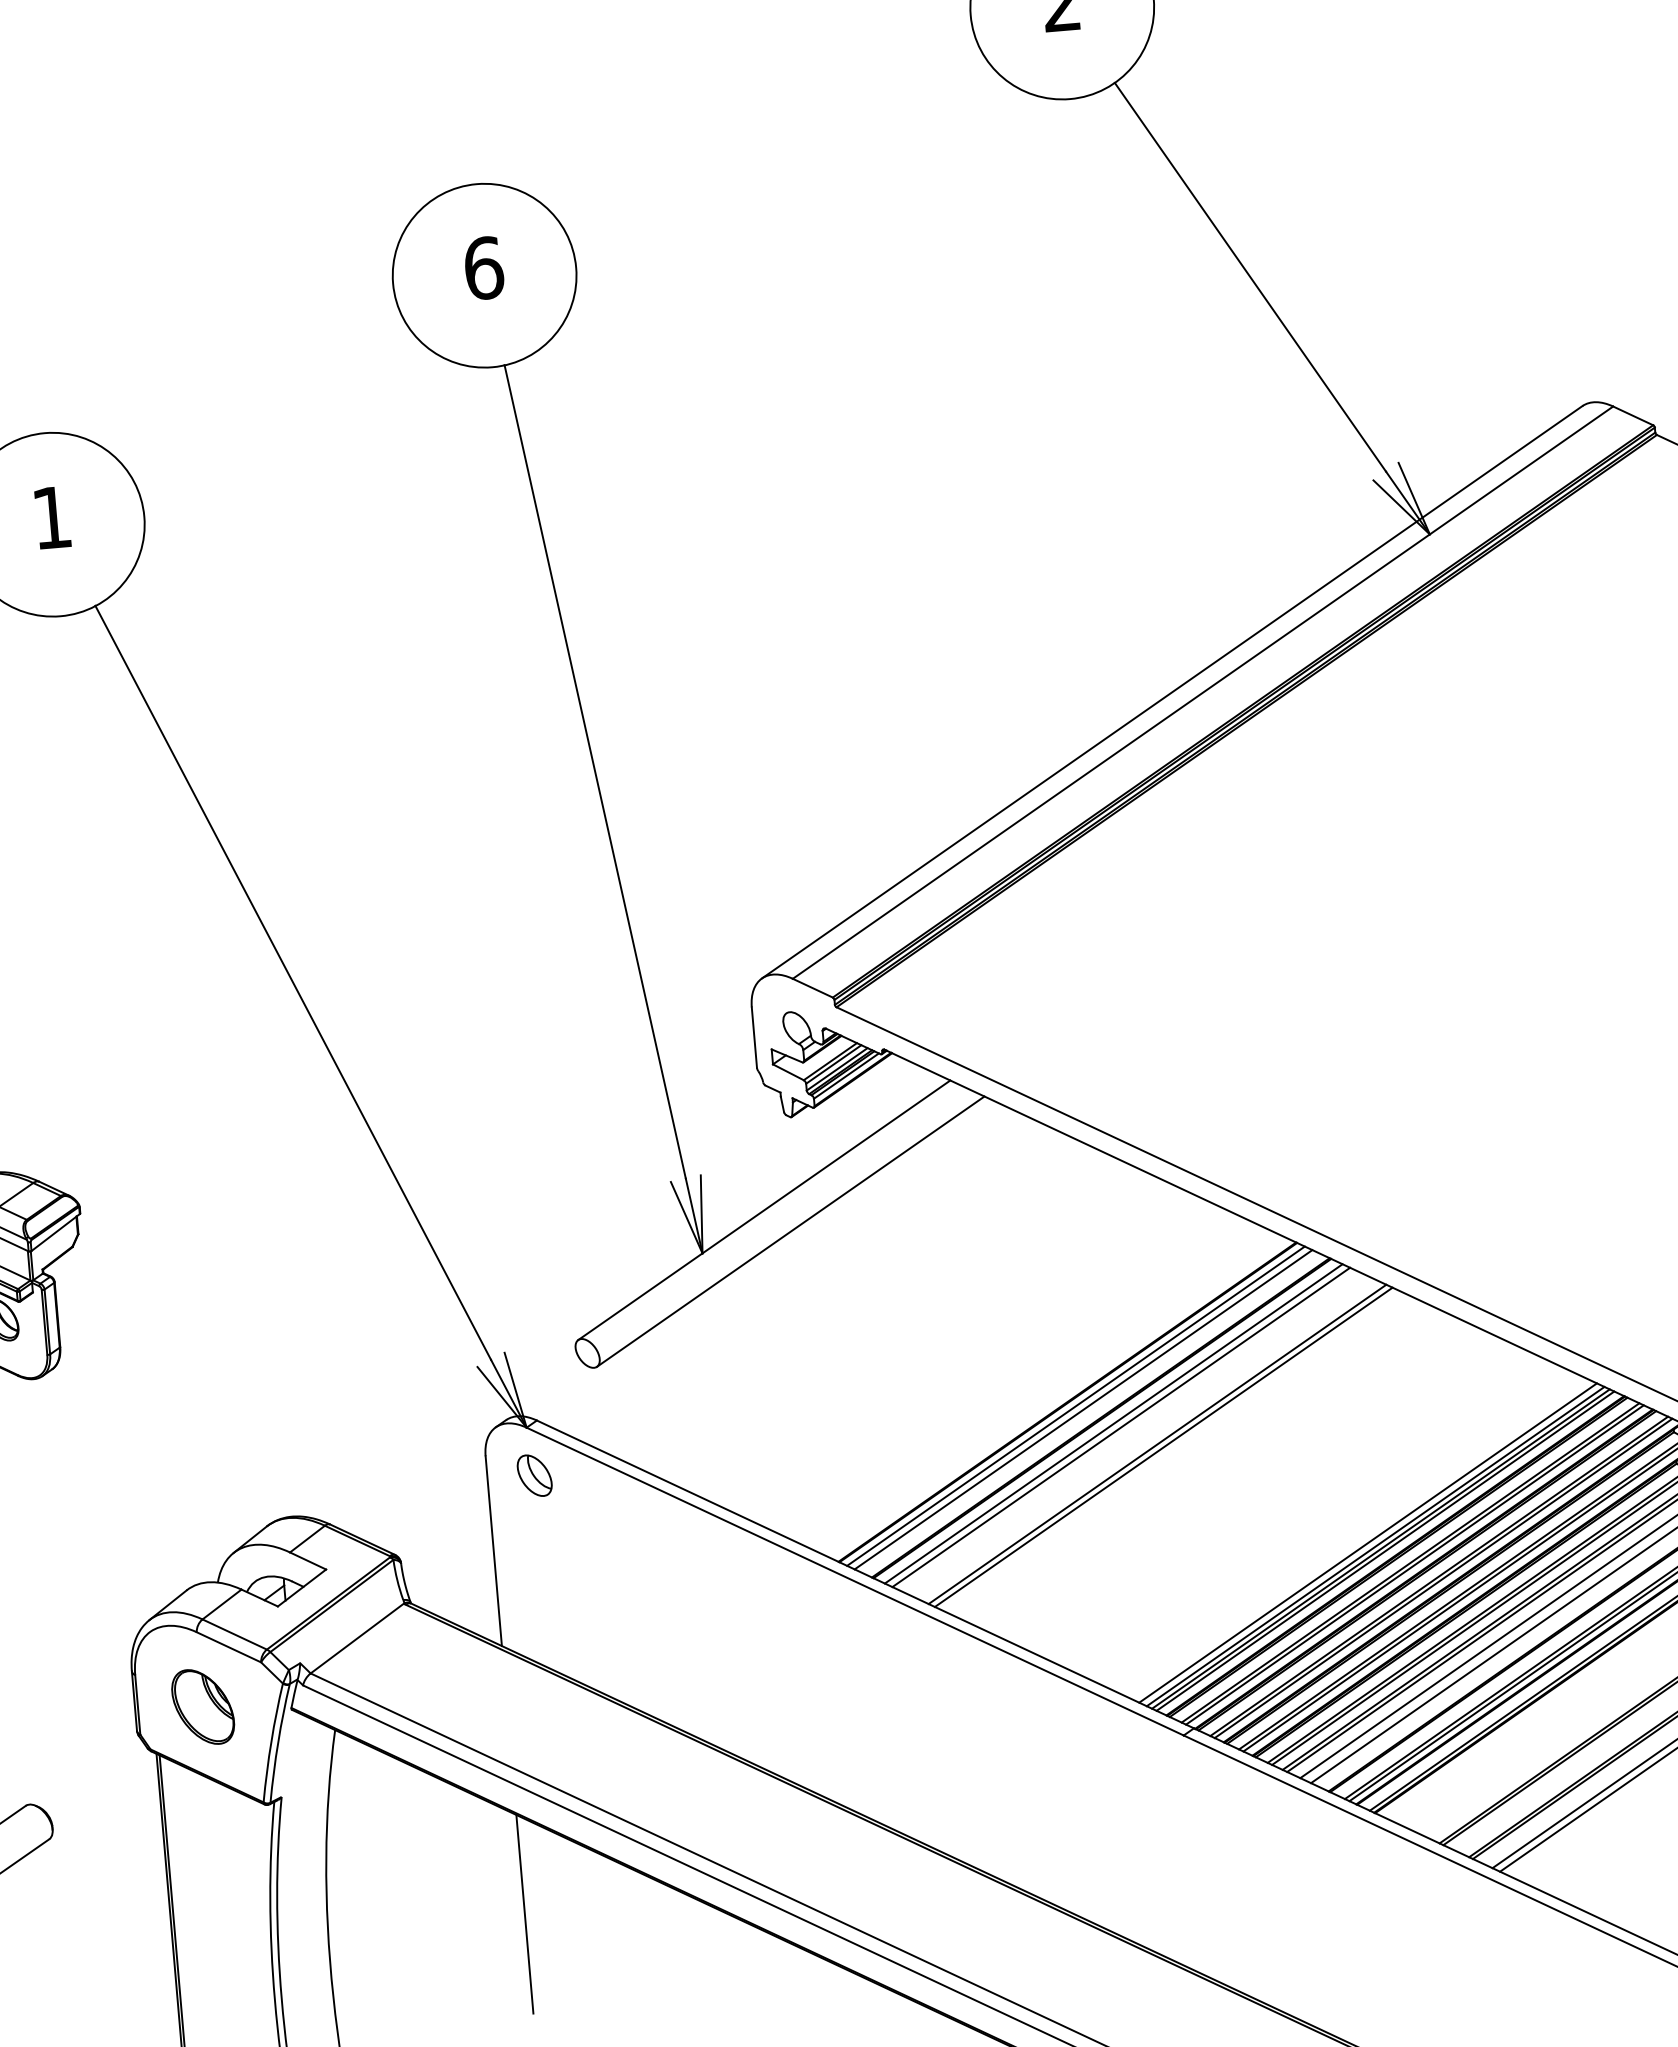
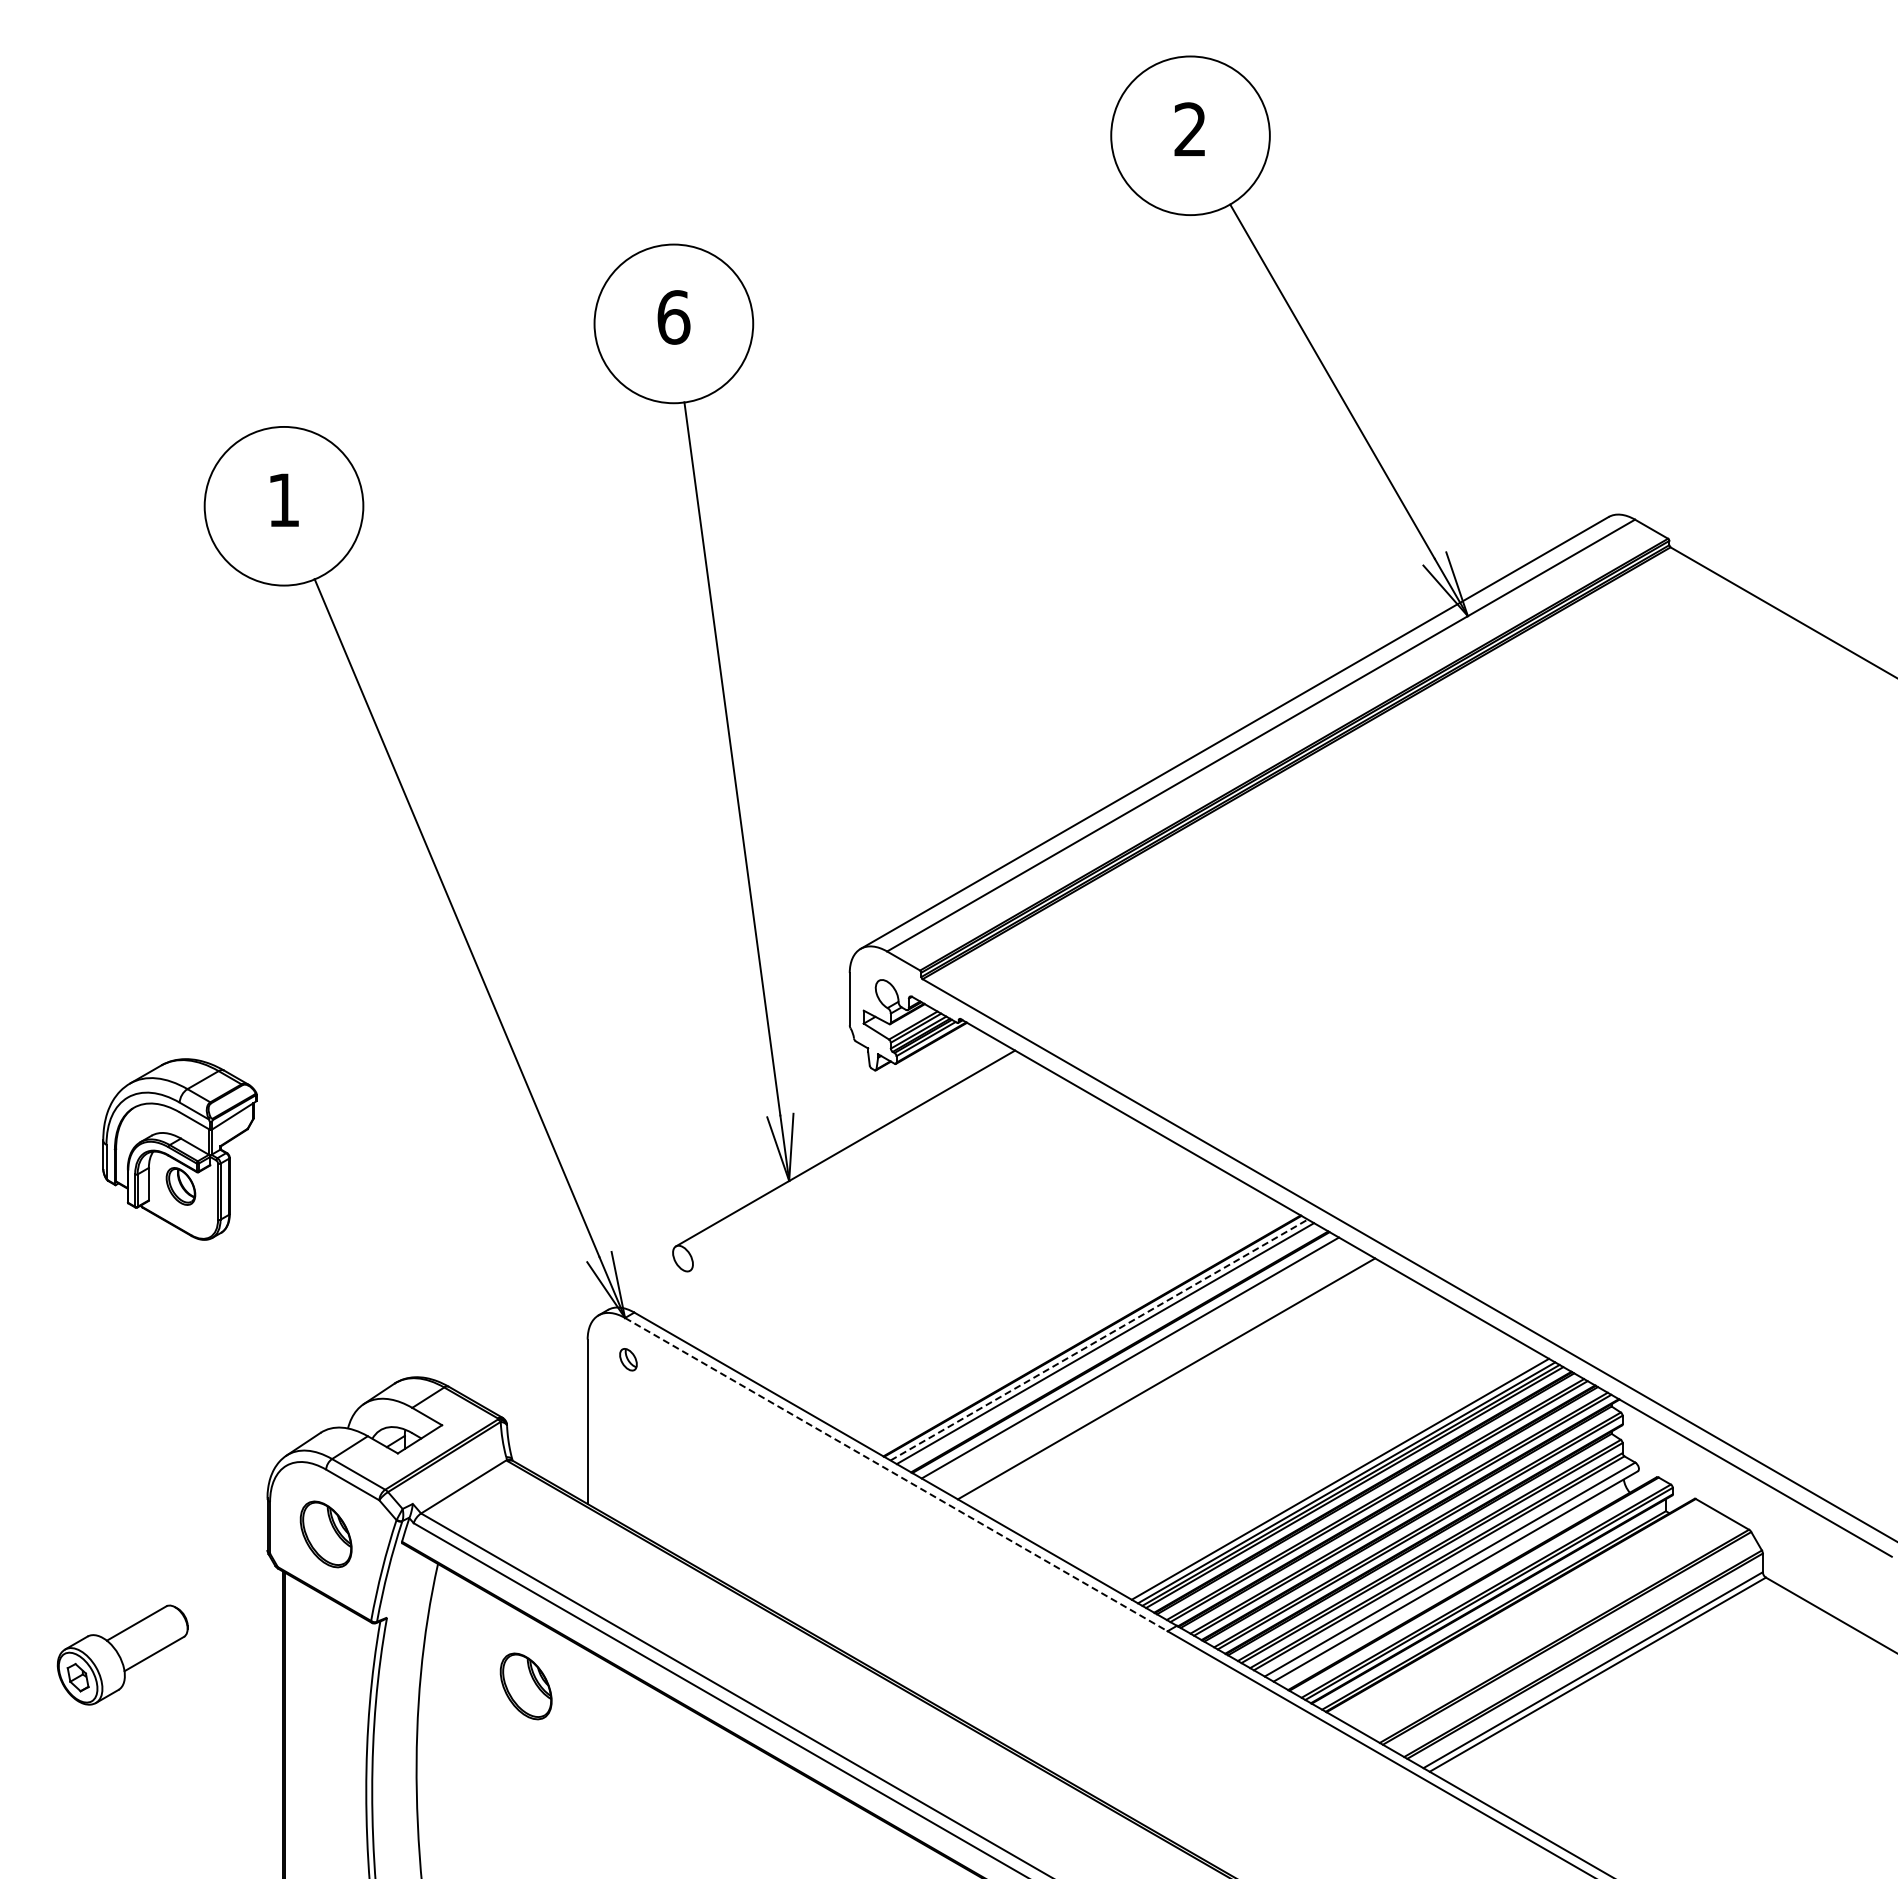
line: (790, 1231) -> (866, 1168), removed
line: (1076, 1406) -> (1099, 1340), solid -> dashed
line: (1121, 1427) -> (1136, 1361), removed
line: (1163, 1446) -> (1171, 1381), removed
part: (534, 1475) -> (628, 1359), size x0.6
line: (855, 1581) -> (896, 1474), solid -> dashed
part: (448, 1862) -> (525, 1686), added
line: (524, 1914) -> (587, 1736), removed

